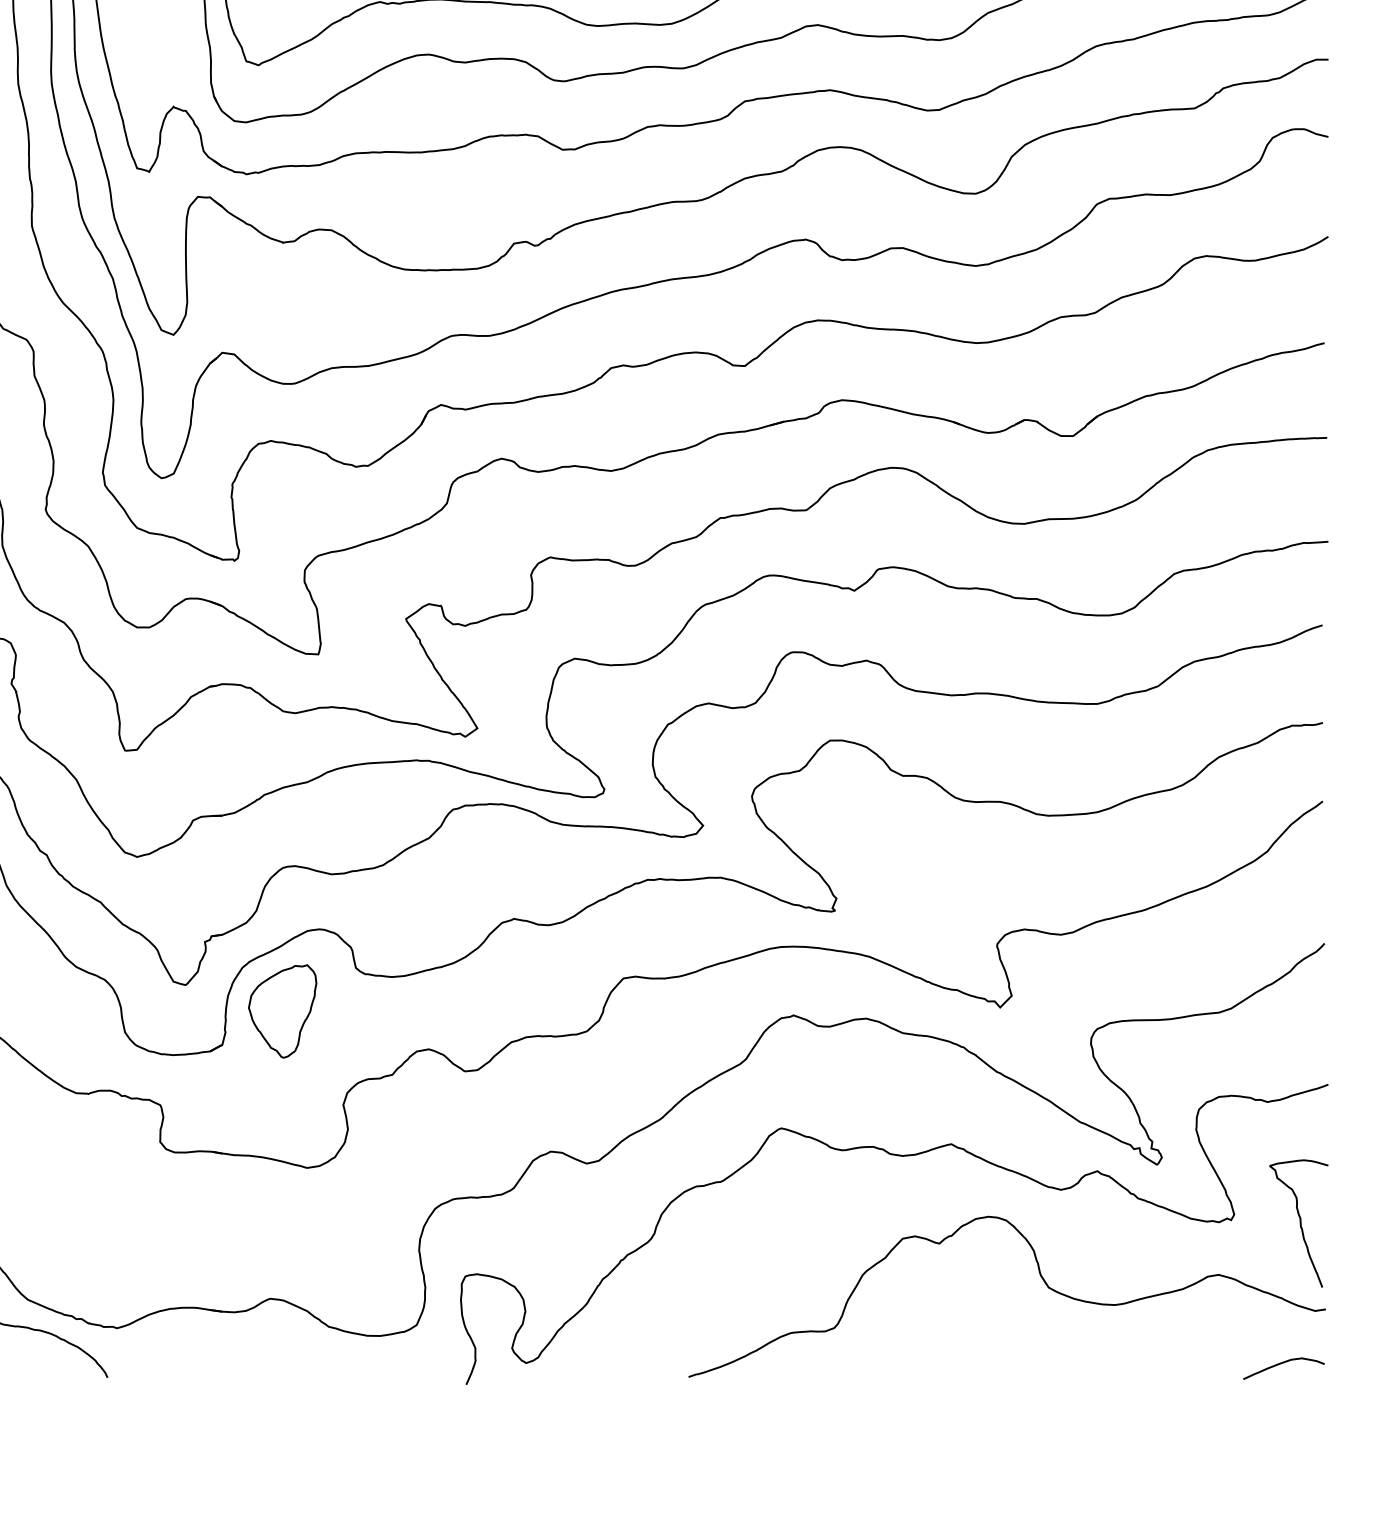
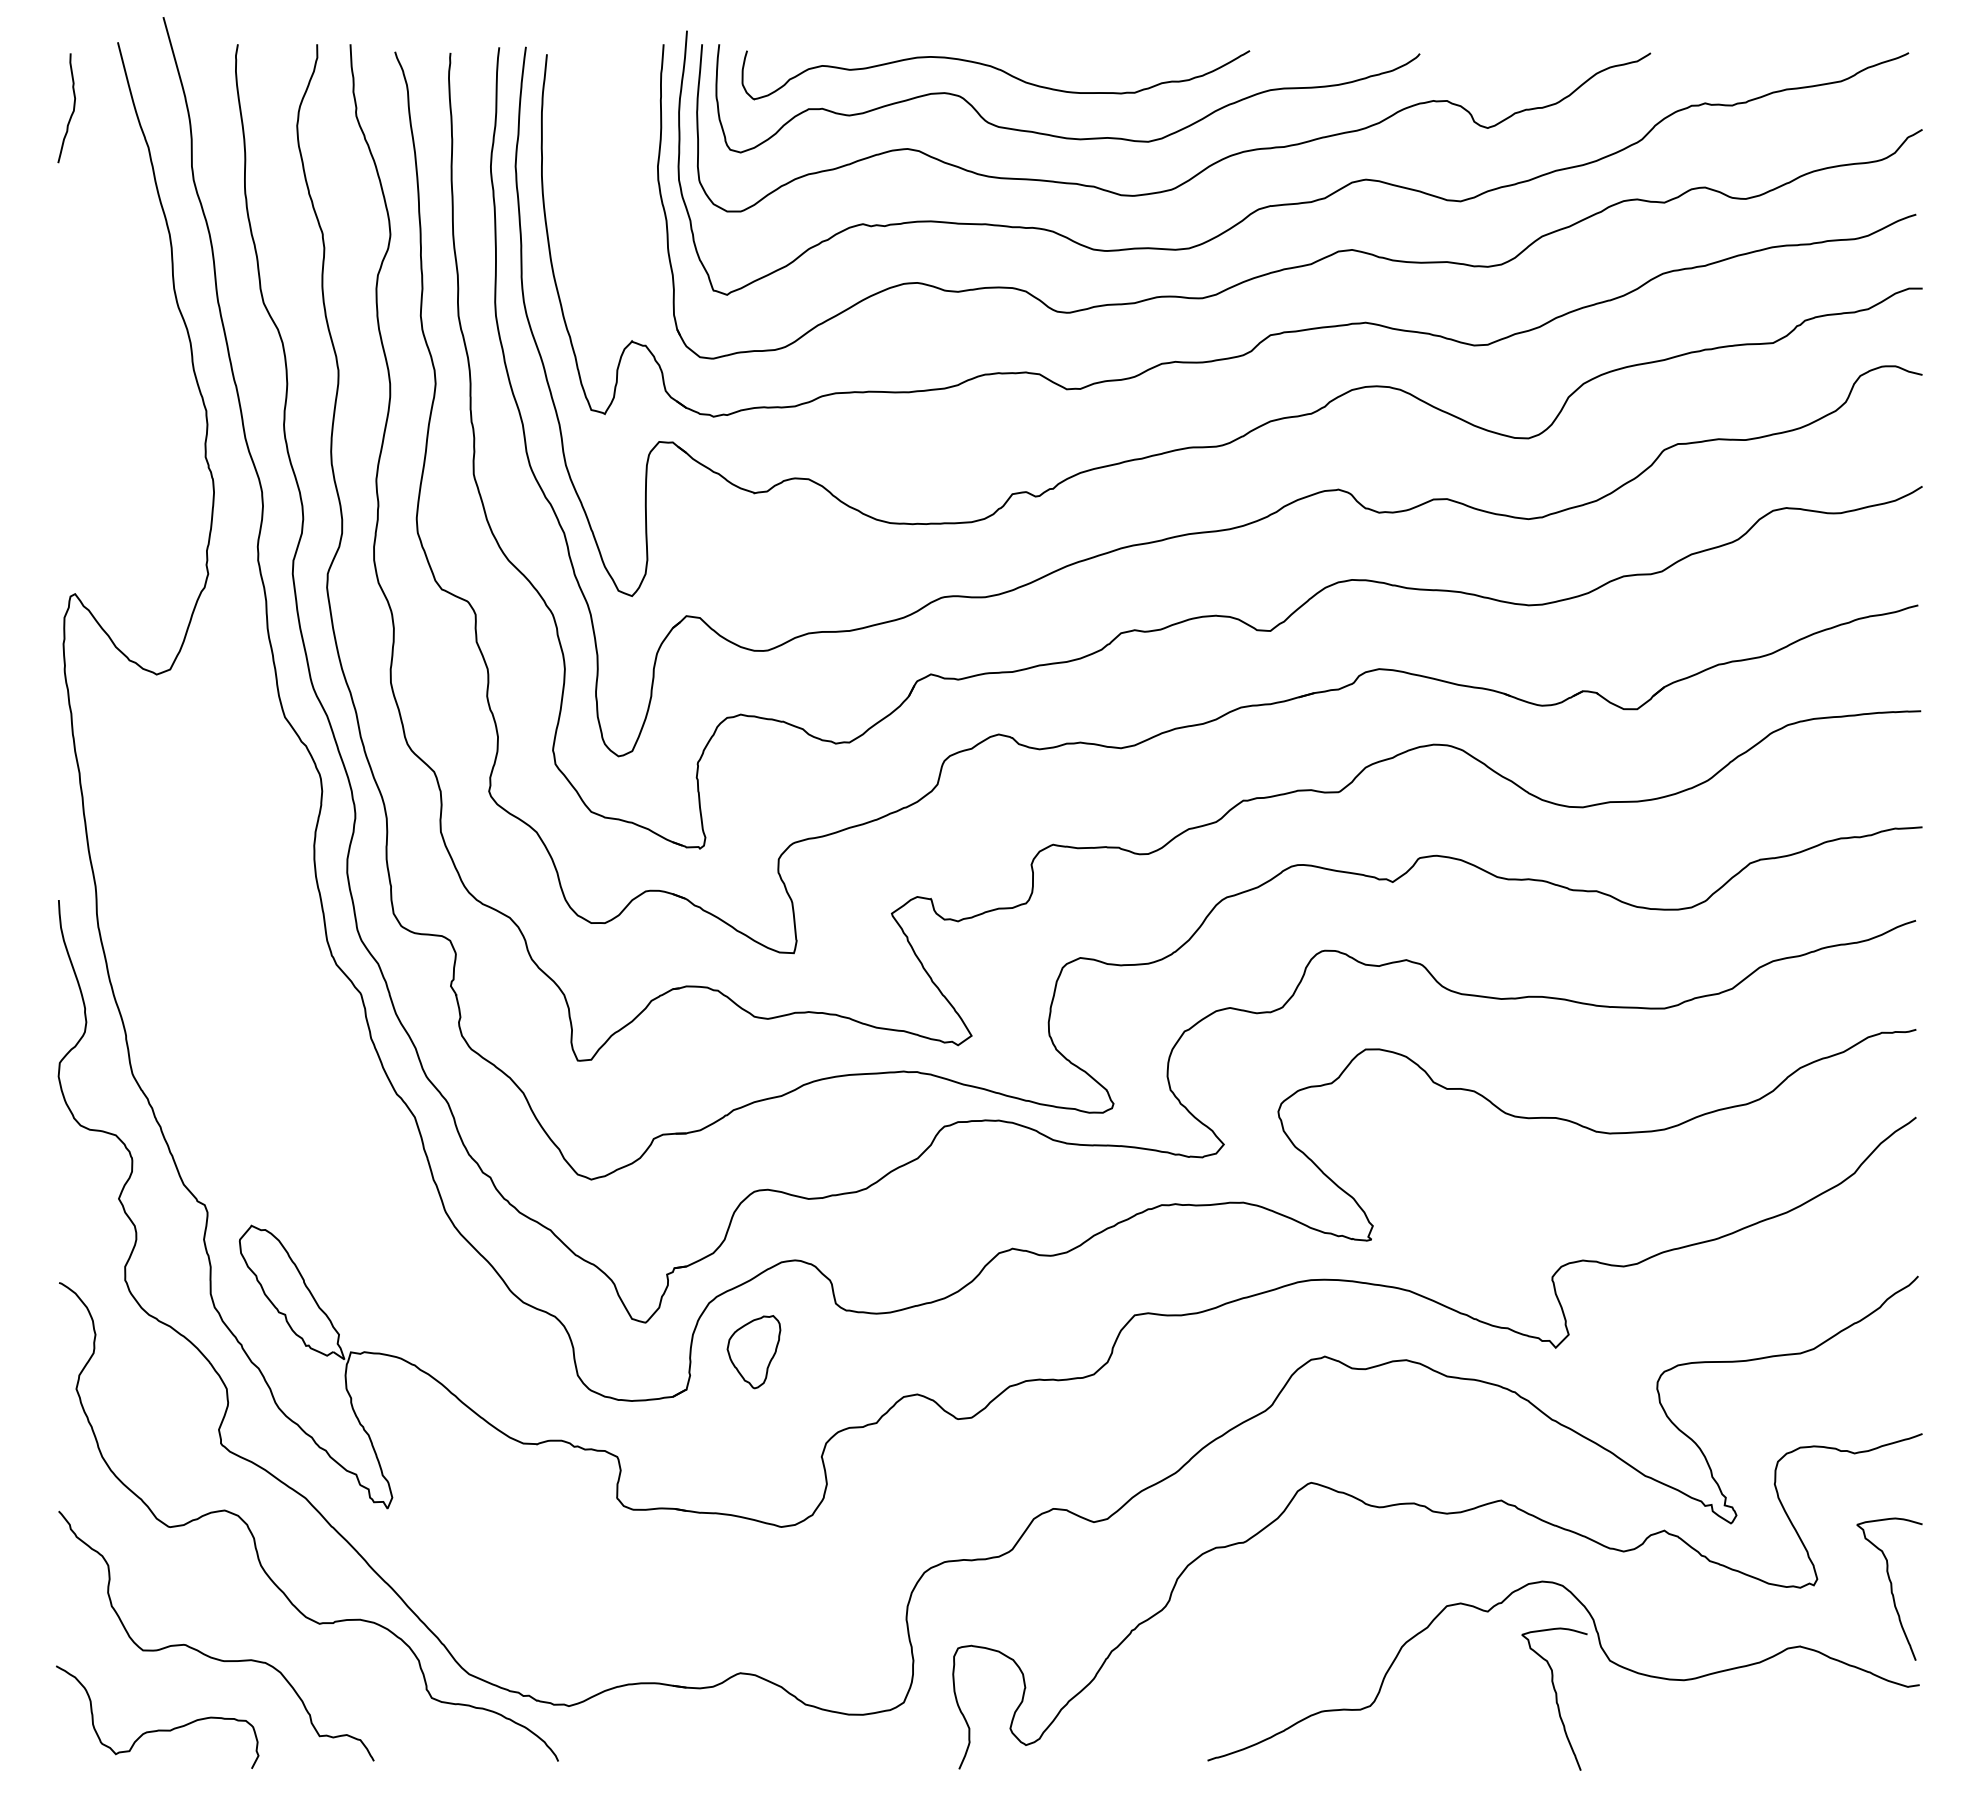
part: (282, 1010) -> (753, 1351), size x0.7
curve: (999, 1321) -> (1555, 1698), added
curve: (1280, 1364) -> (1869, 1746), removed

